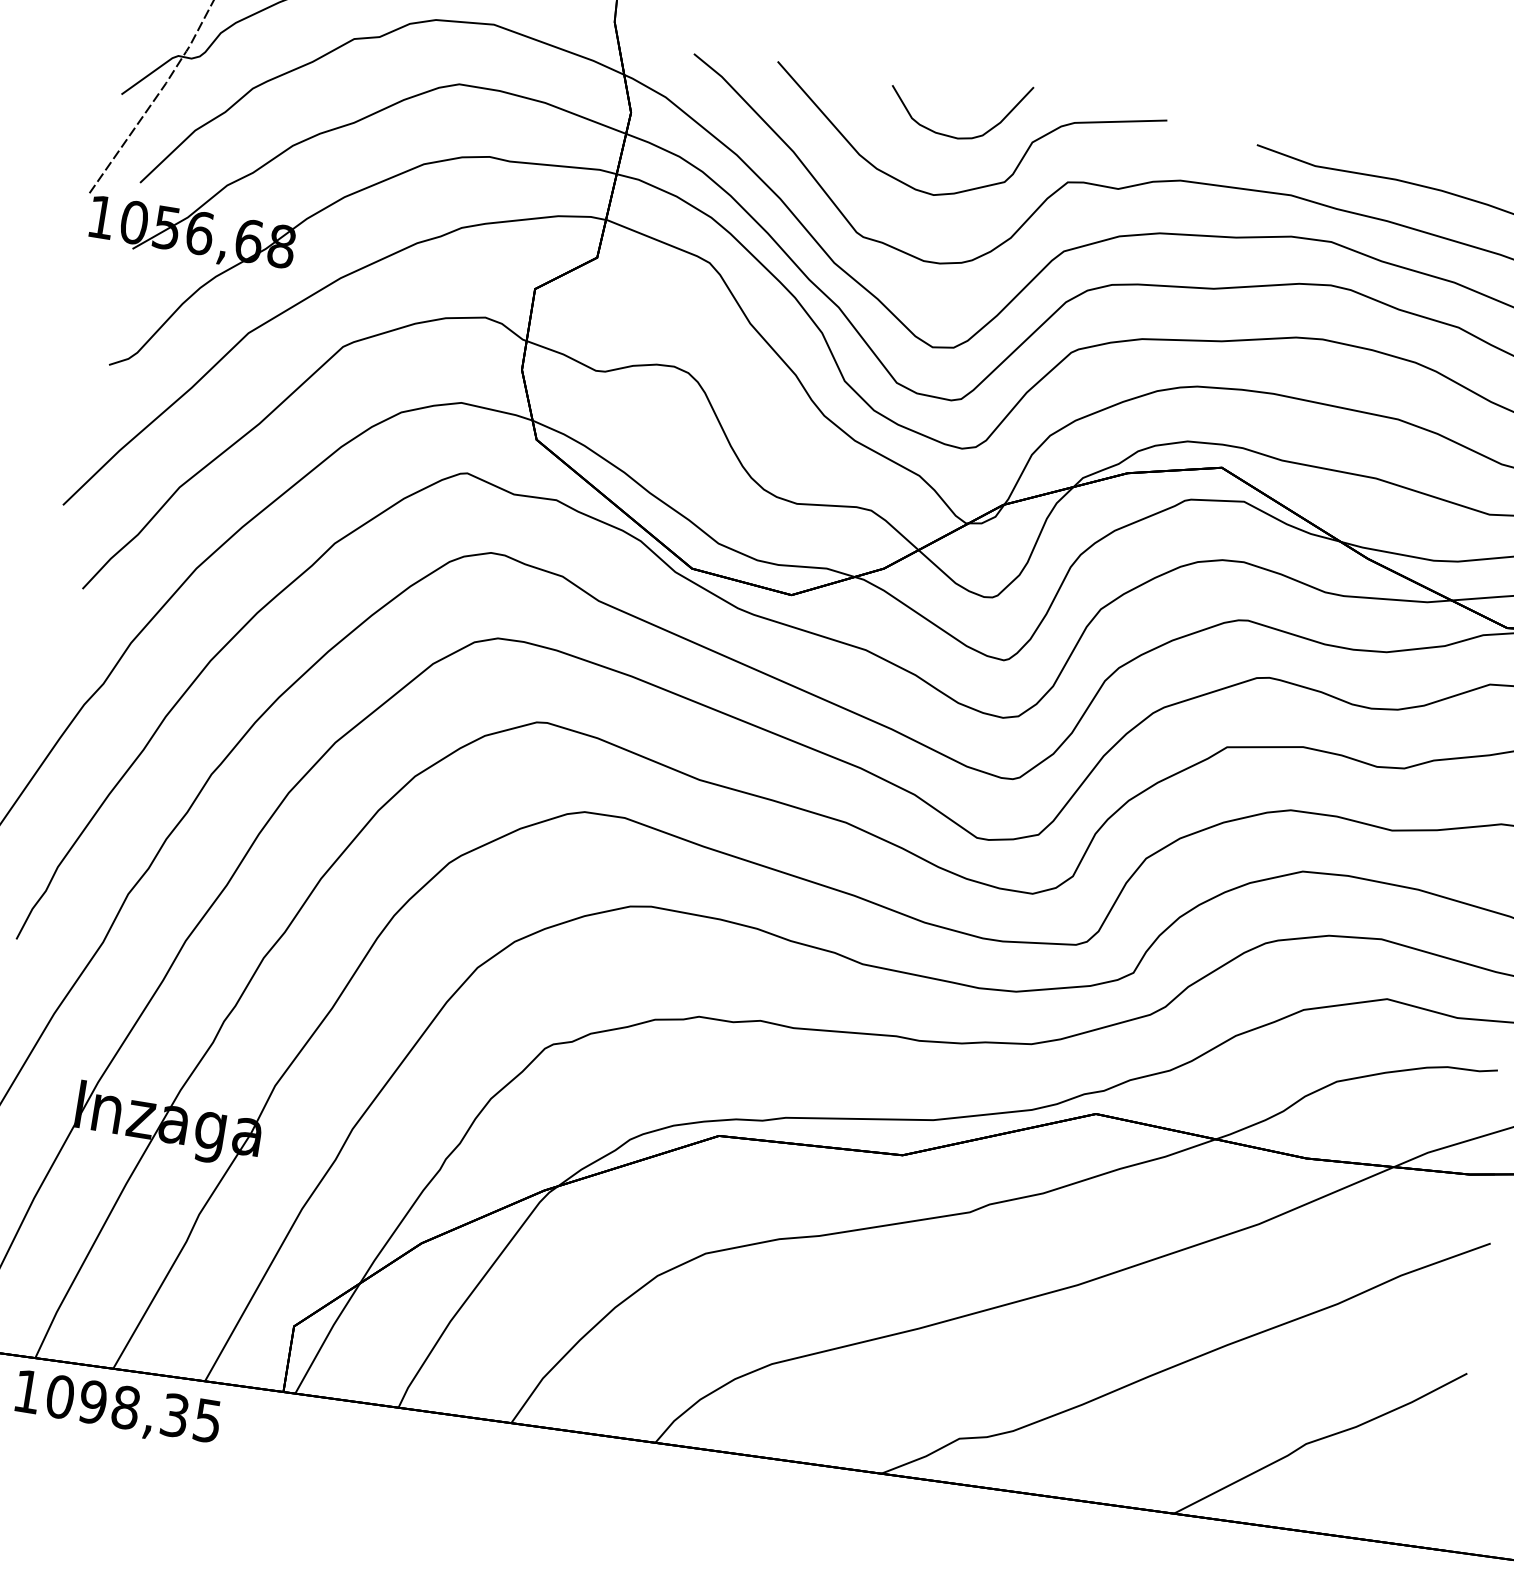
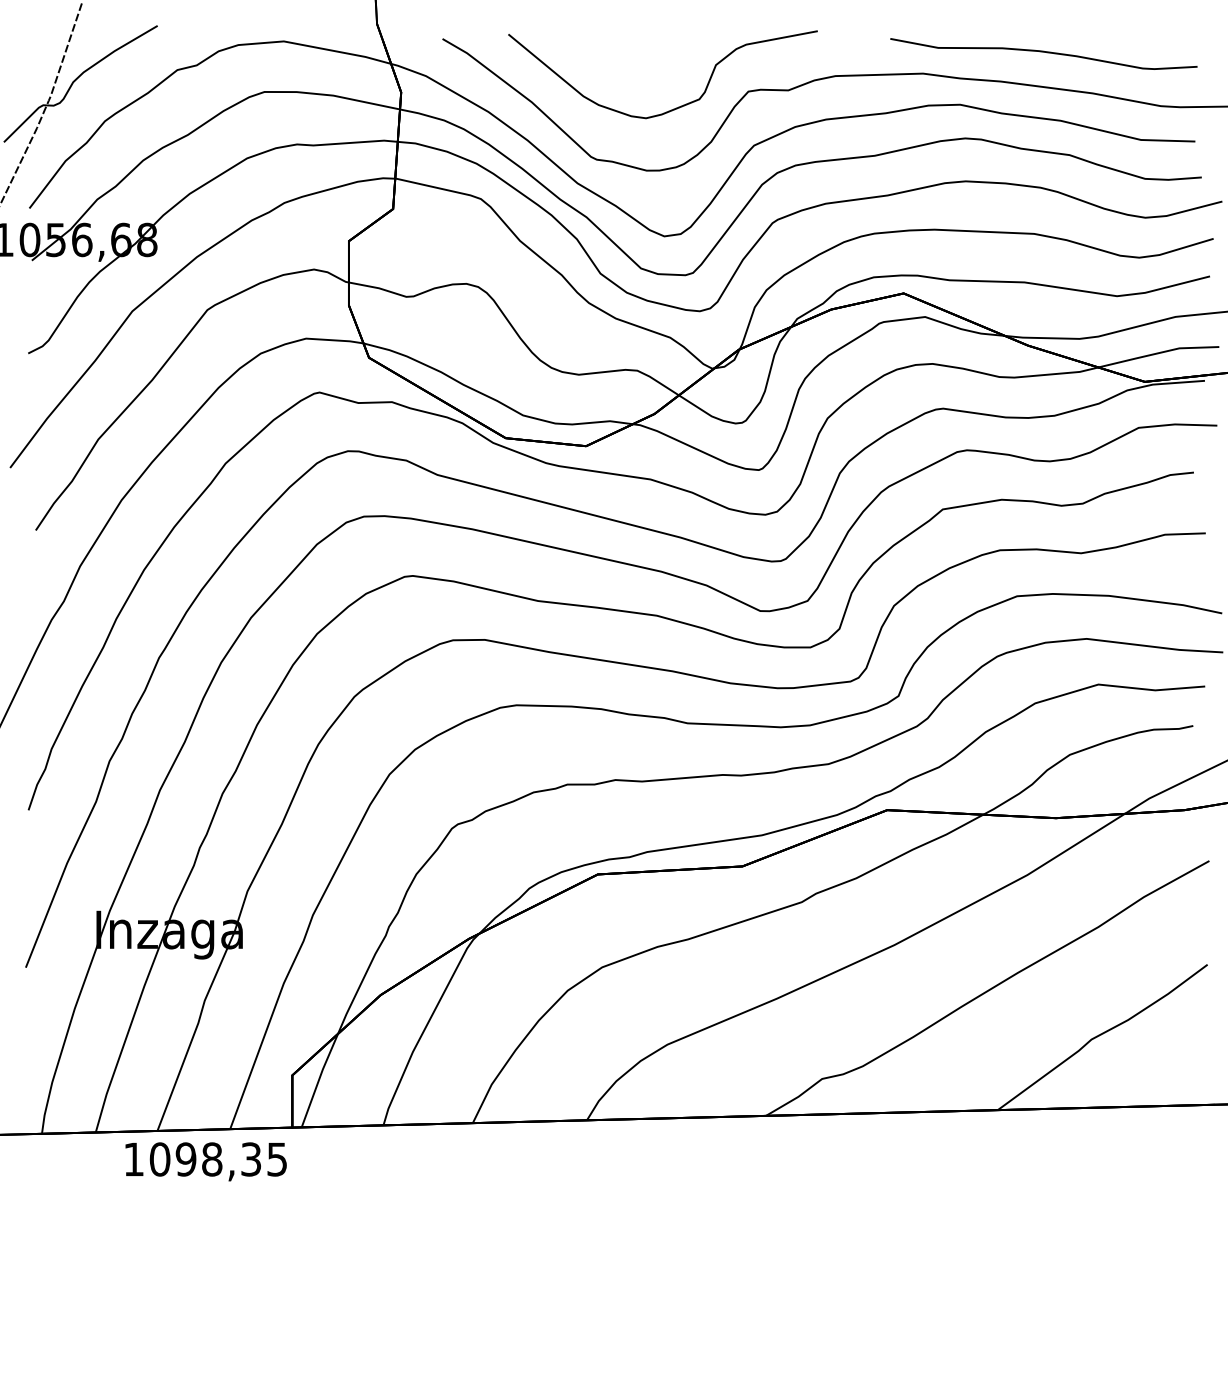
curve: (950, 134) -> (651, 69), removed
text: (117, 1408) -> (205, 1161), moved

